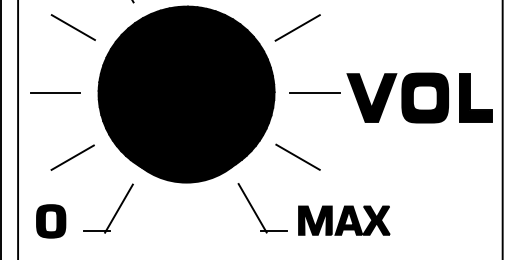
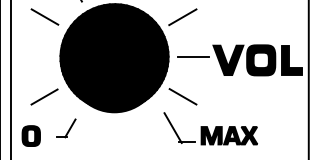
line: (54, 91) -> (33, 56), removed
part: (108, 208) -> (66, 128), size x0.6
part: (313, 208) -> (210, 128), moved

